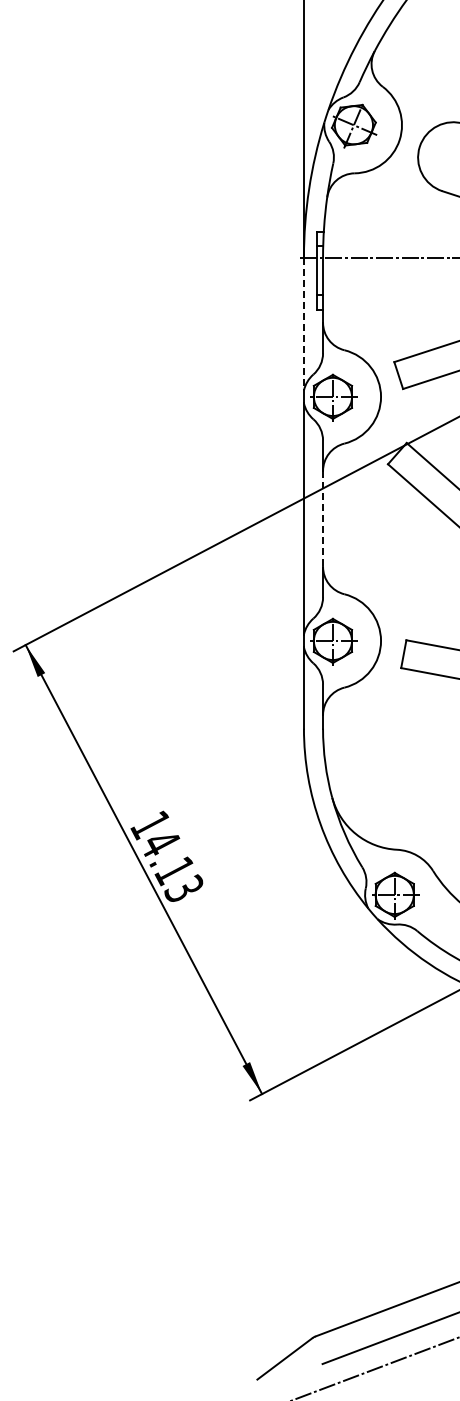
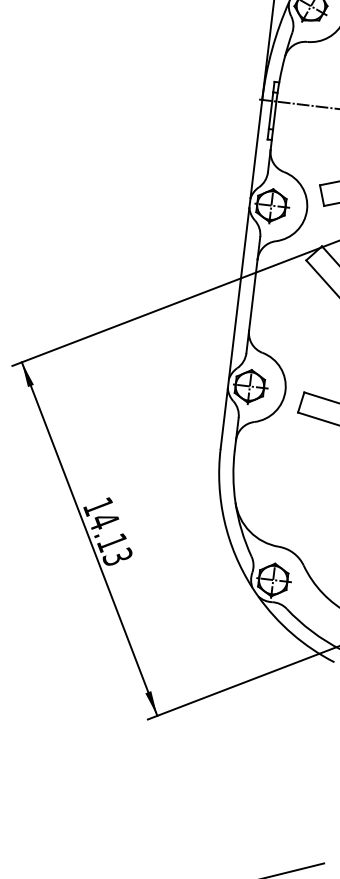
line: (303, 324) -> (256, 149), dashed -> solid
line: (323, 518) -> (253, 294), dashed -> solid

